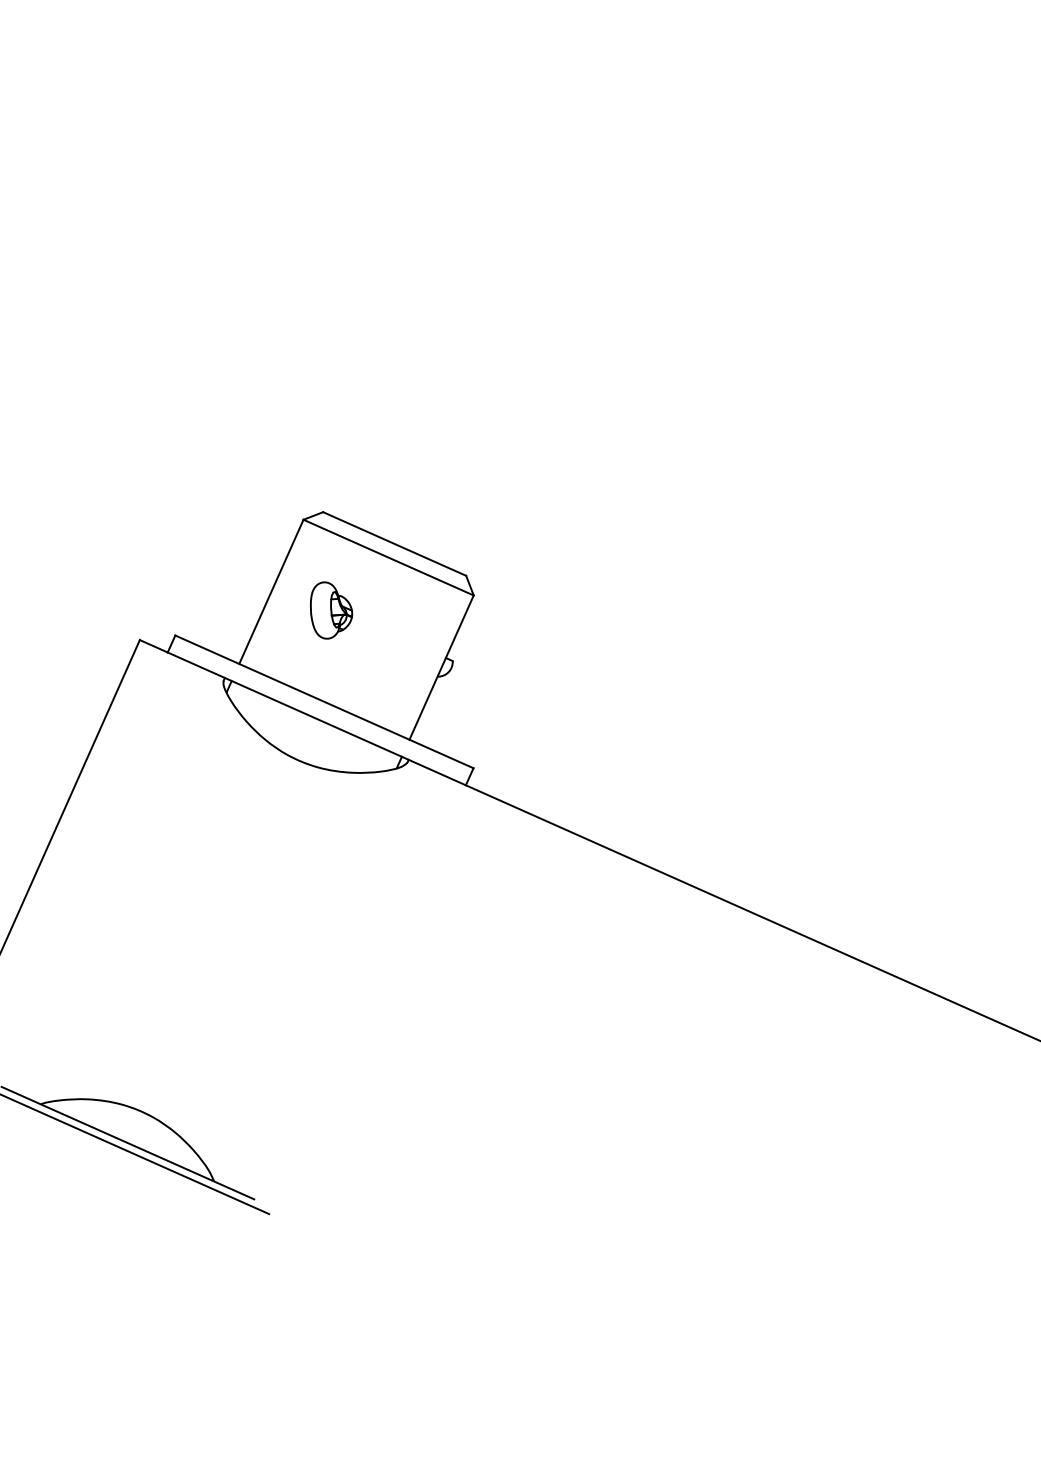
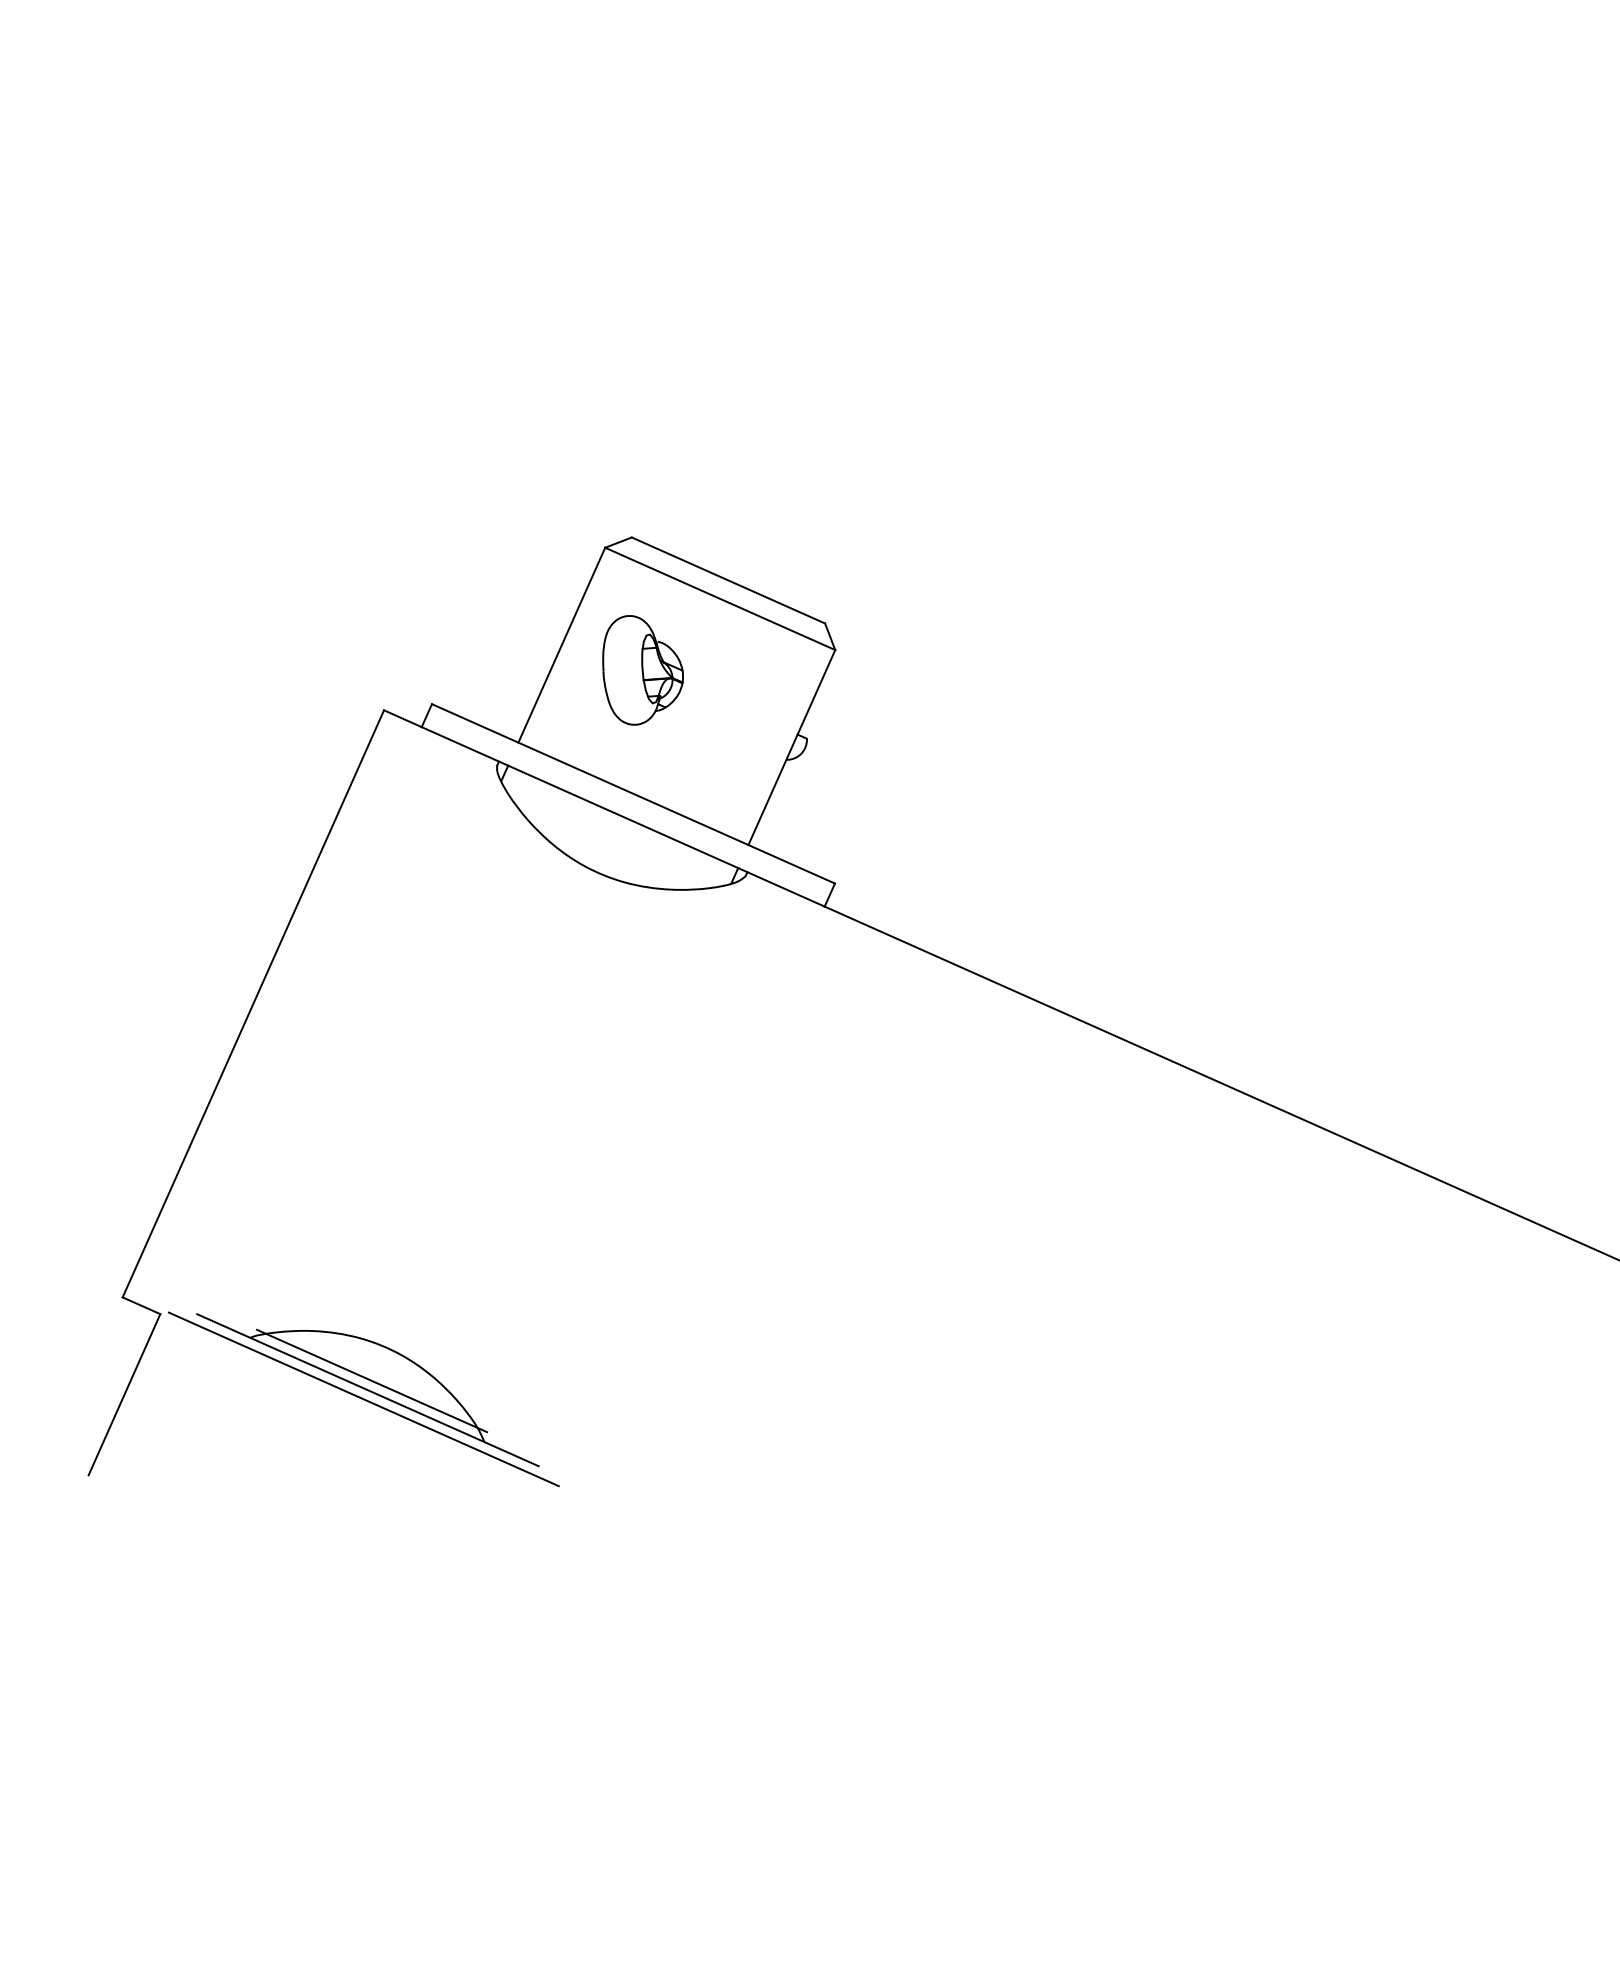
part: (331, 610) -> (642, 670), size x1.43
line: (131, 1135) -> (372, 1380), added

